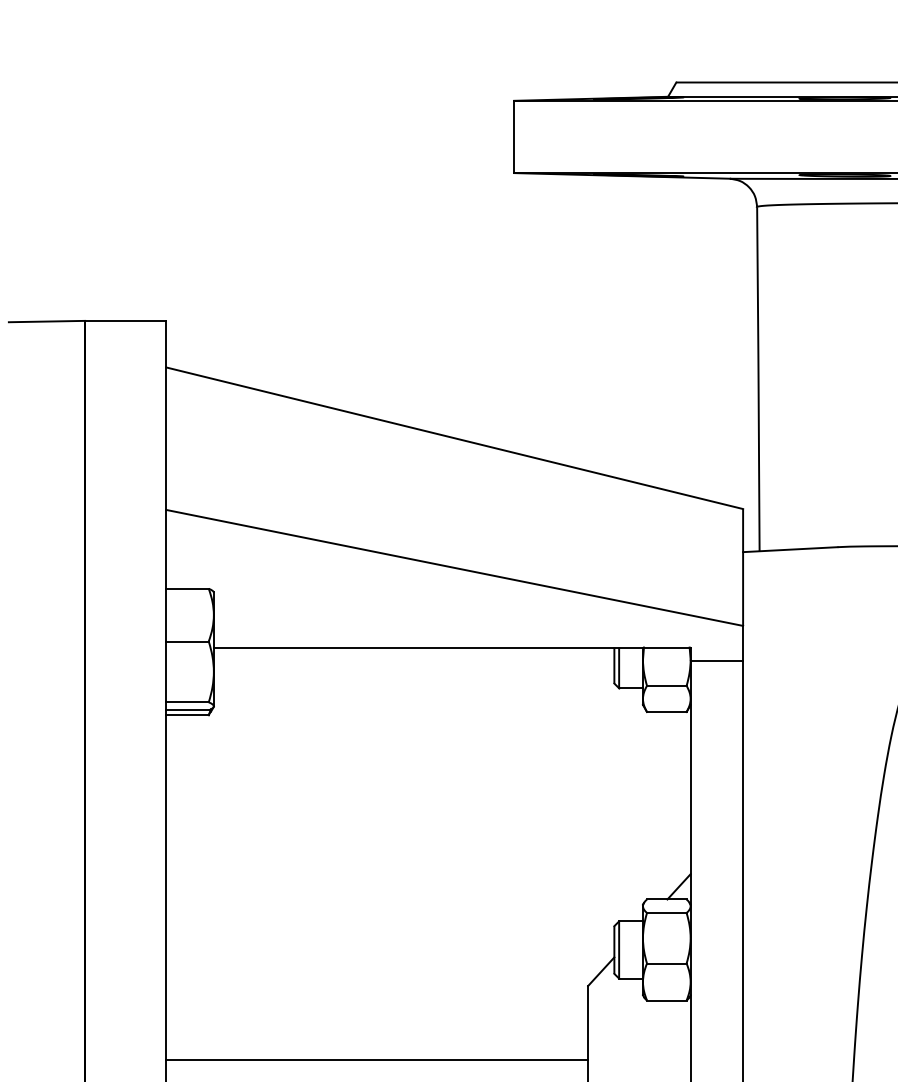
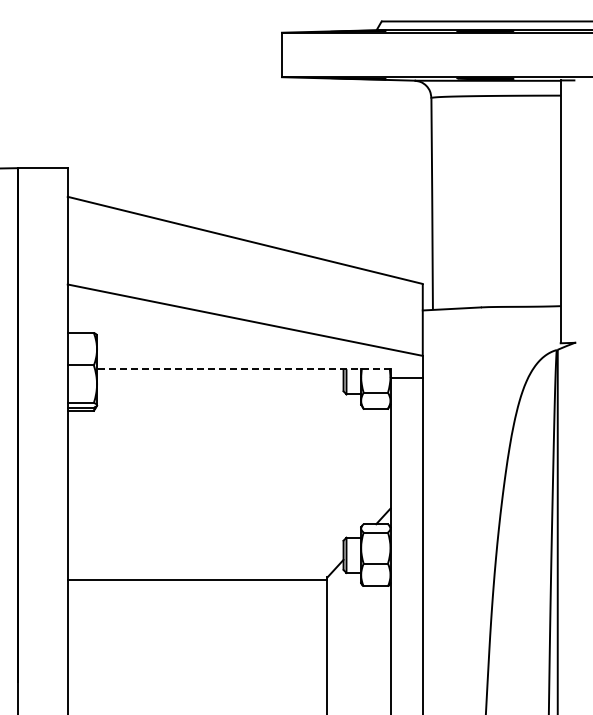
line: (451, 648) -> (243, 369), solid -> dashed
line: (377, 1059) -> (197, 579), moved

